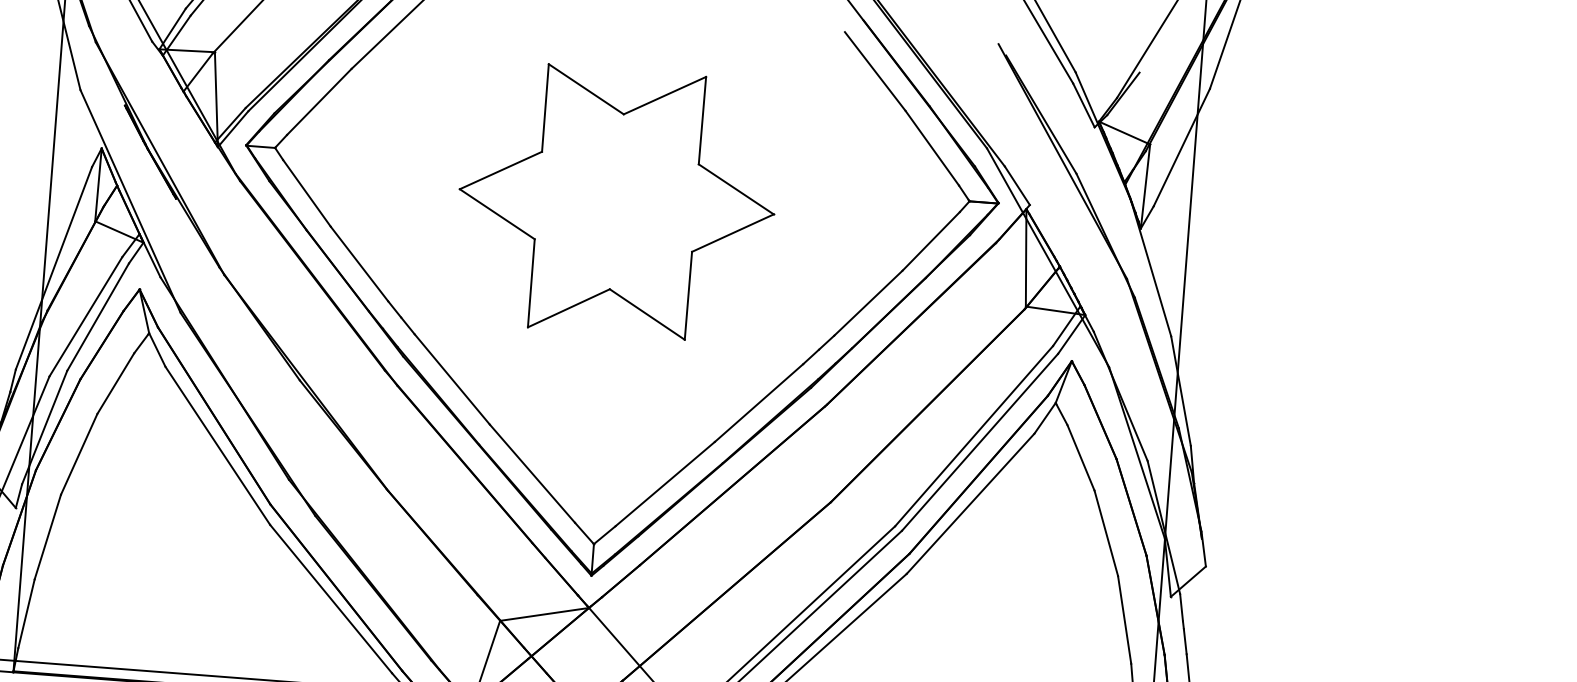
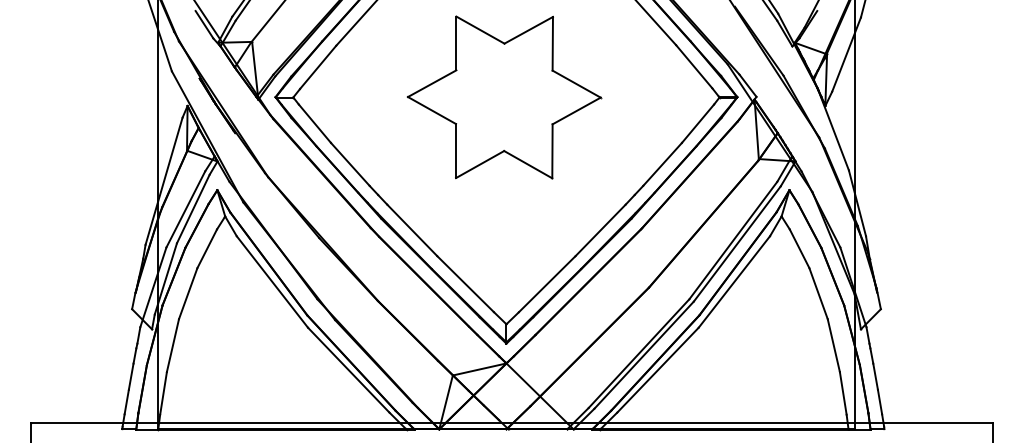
part: (617, 202) -> (504, 97), moved

